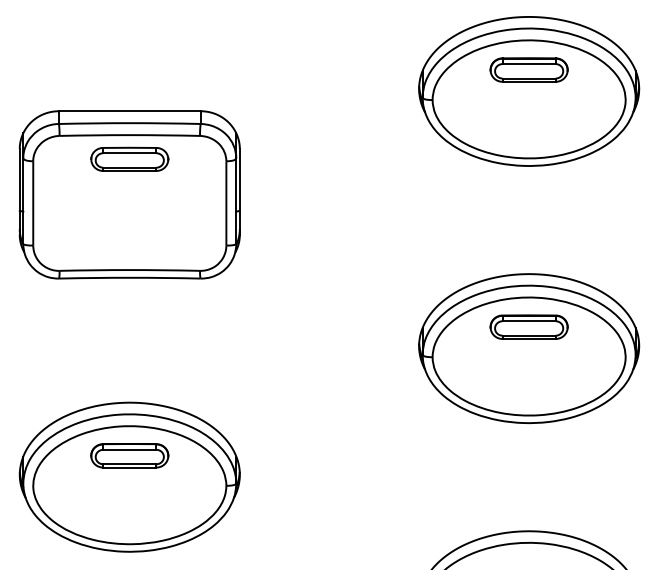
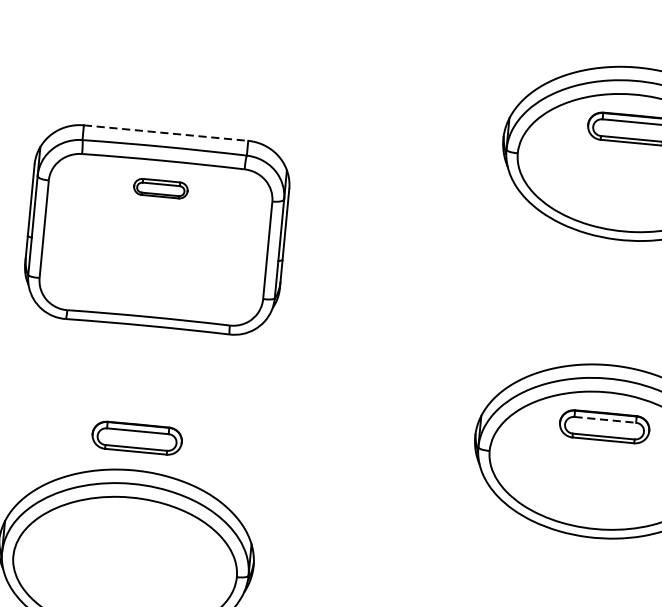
line: (129, 111) -> (165, 133), solid -> dashed
part: (129, 158) -> (160, 187), size x0.6
line: (529, 321) -> (605, 420), solid -> dashed
part: (129, 455) -> (136, 437), moved

